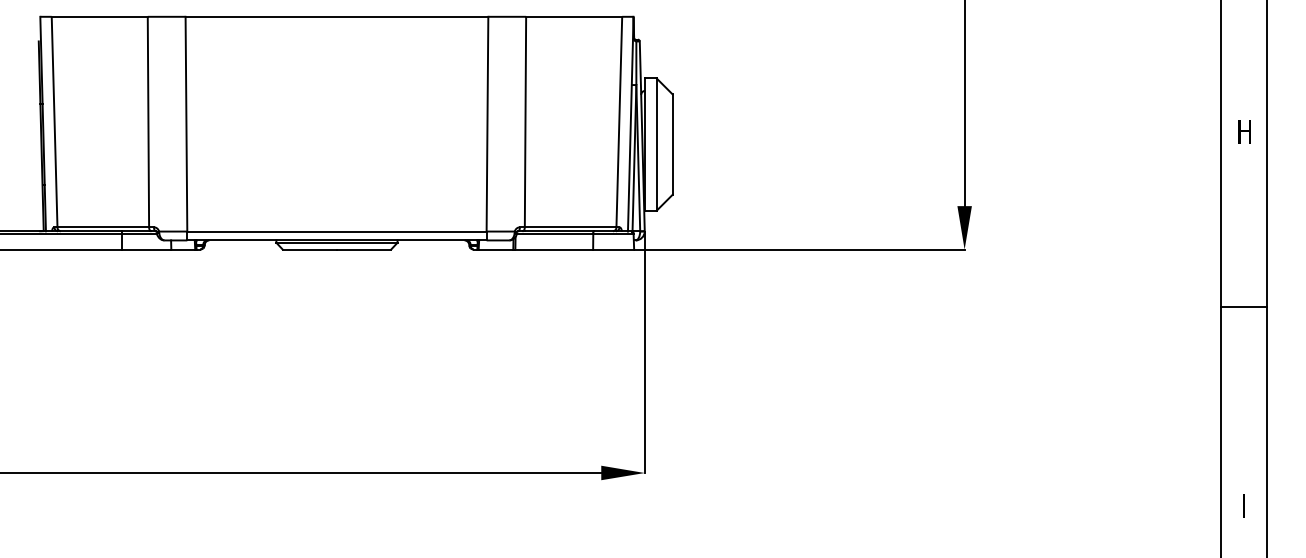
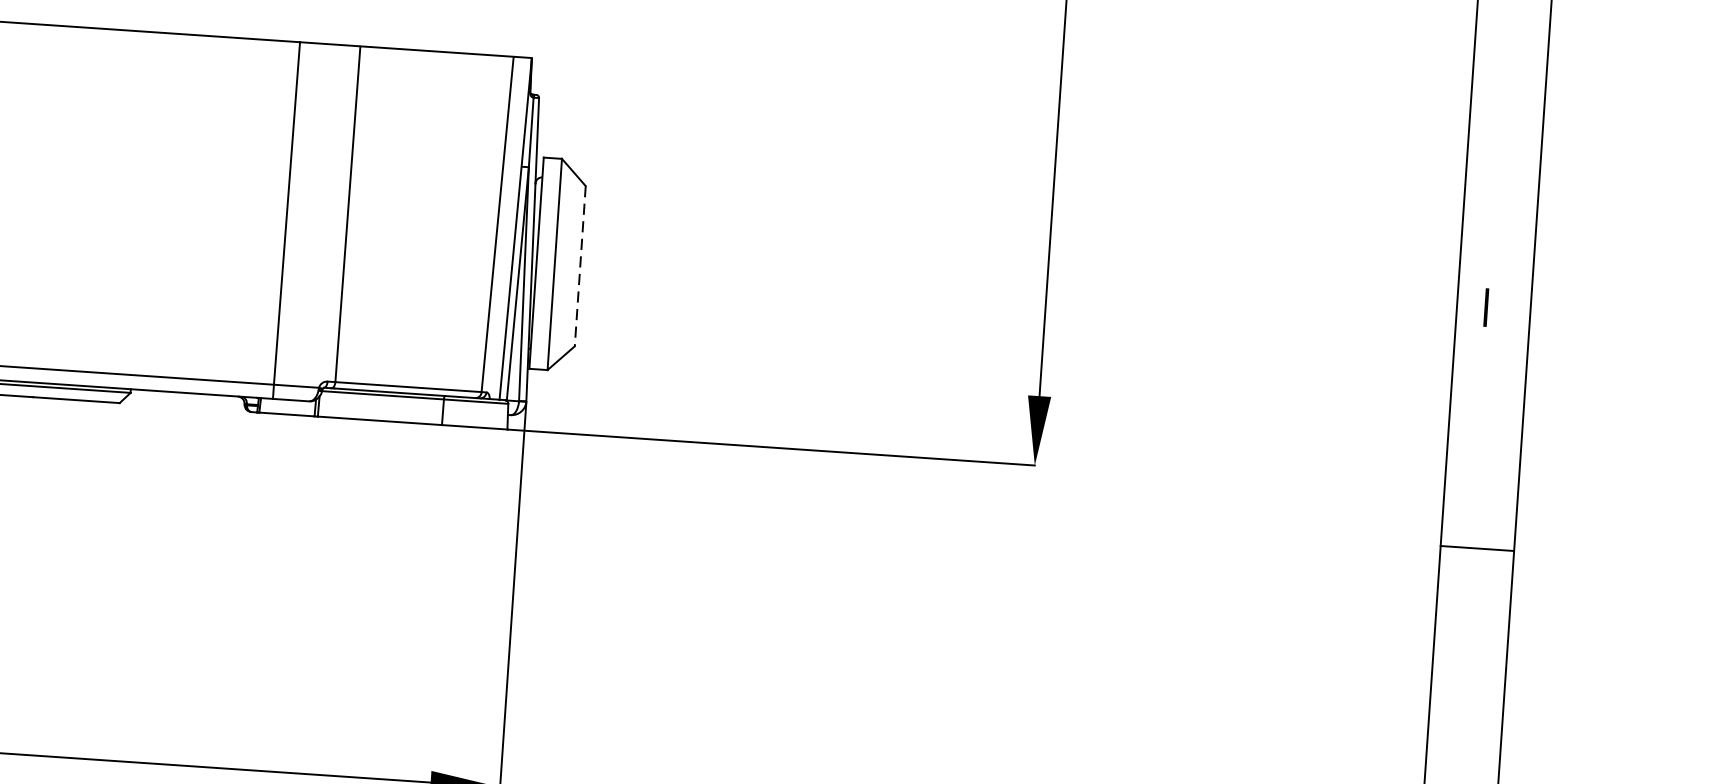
text: (1245, 131) -> (1495, 307), H -> I
line: (672, 145) -> (579, 267), solid -> dashed
line: (1243, 306) -> (1476, 548), moved

